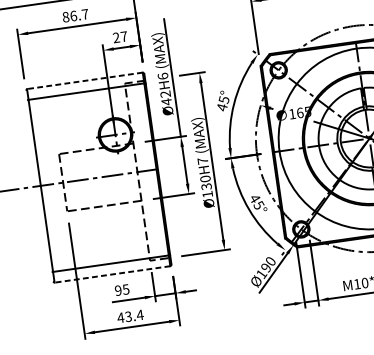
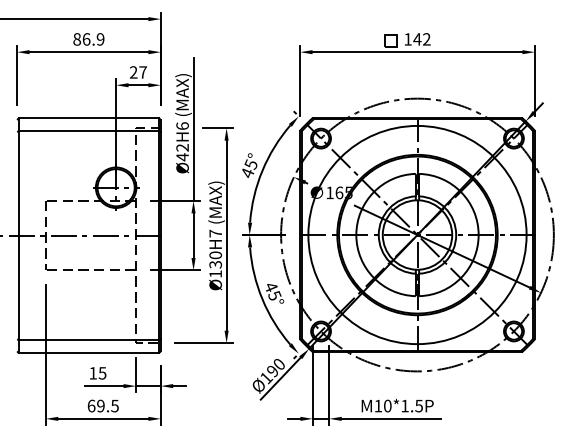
text: (85, 14) -> (100, 39), 86.7 -> 86.9
line: (84, 81) -> (88, 118), dashed -> solid
line: (112, 274) -> (88, 353), dashed -> solid
text: (117, 290) -> (92, 373), 95 -> 15
text: (130, 315) -> (103, 405), 43.4 -> 69.5

